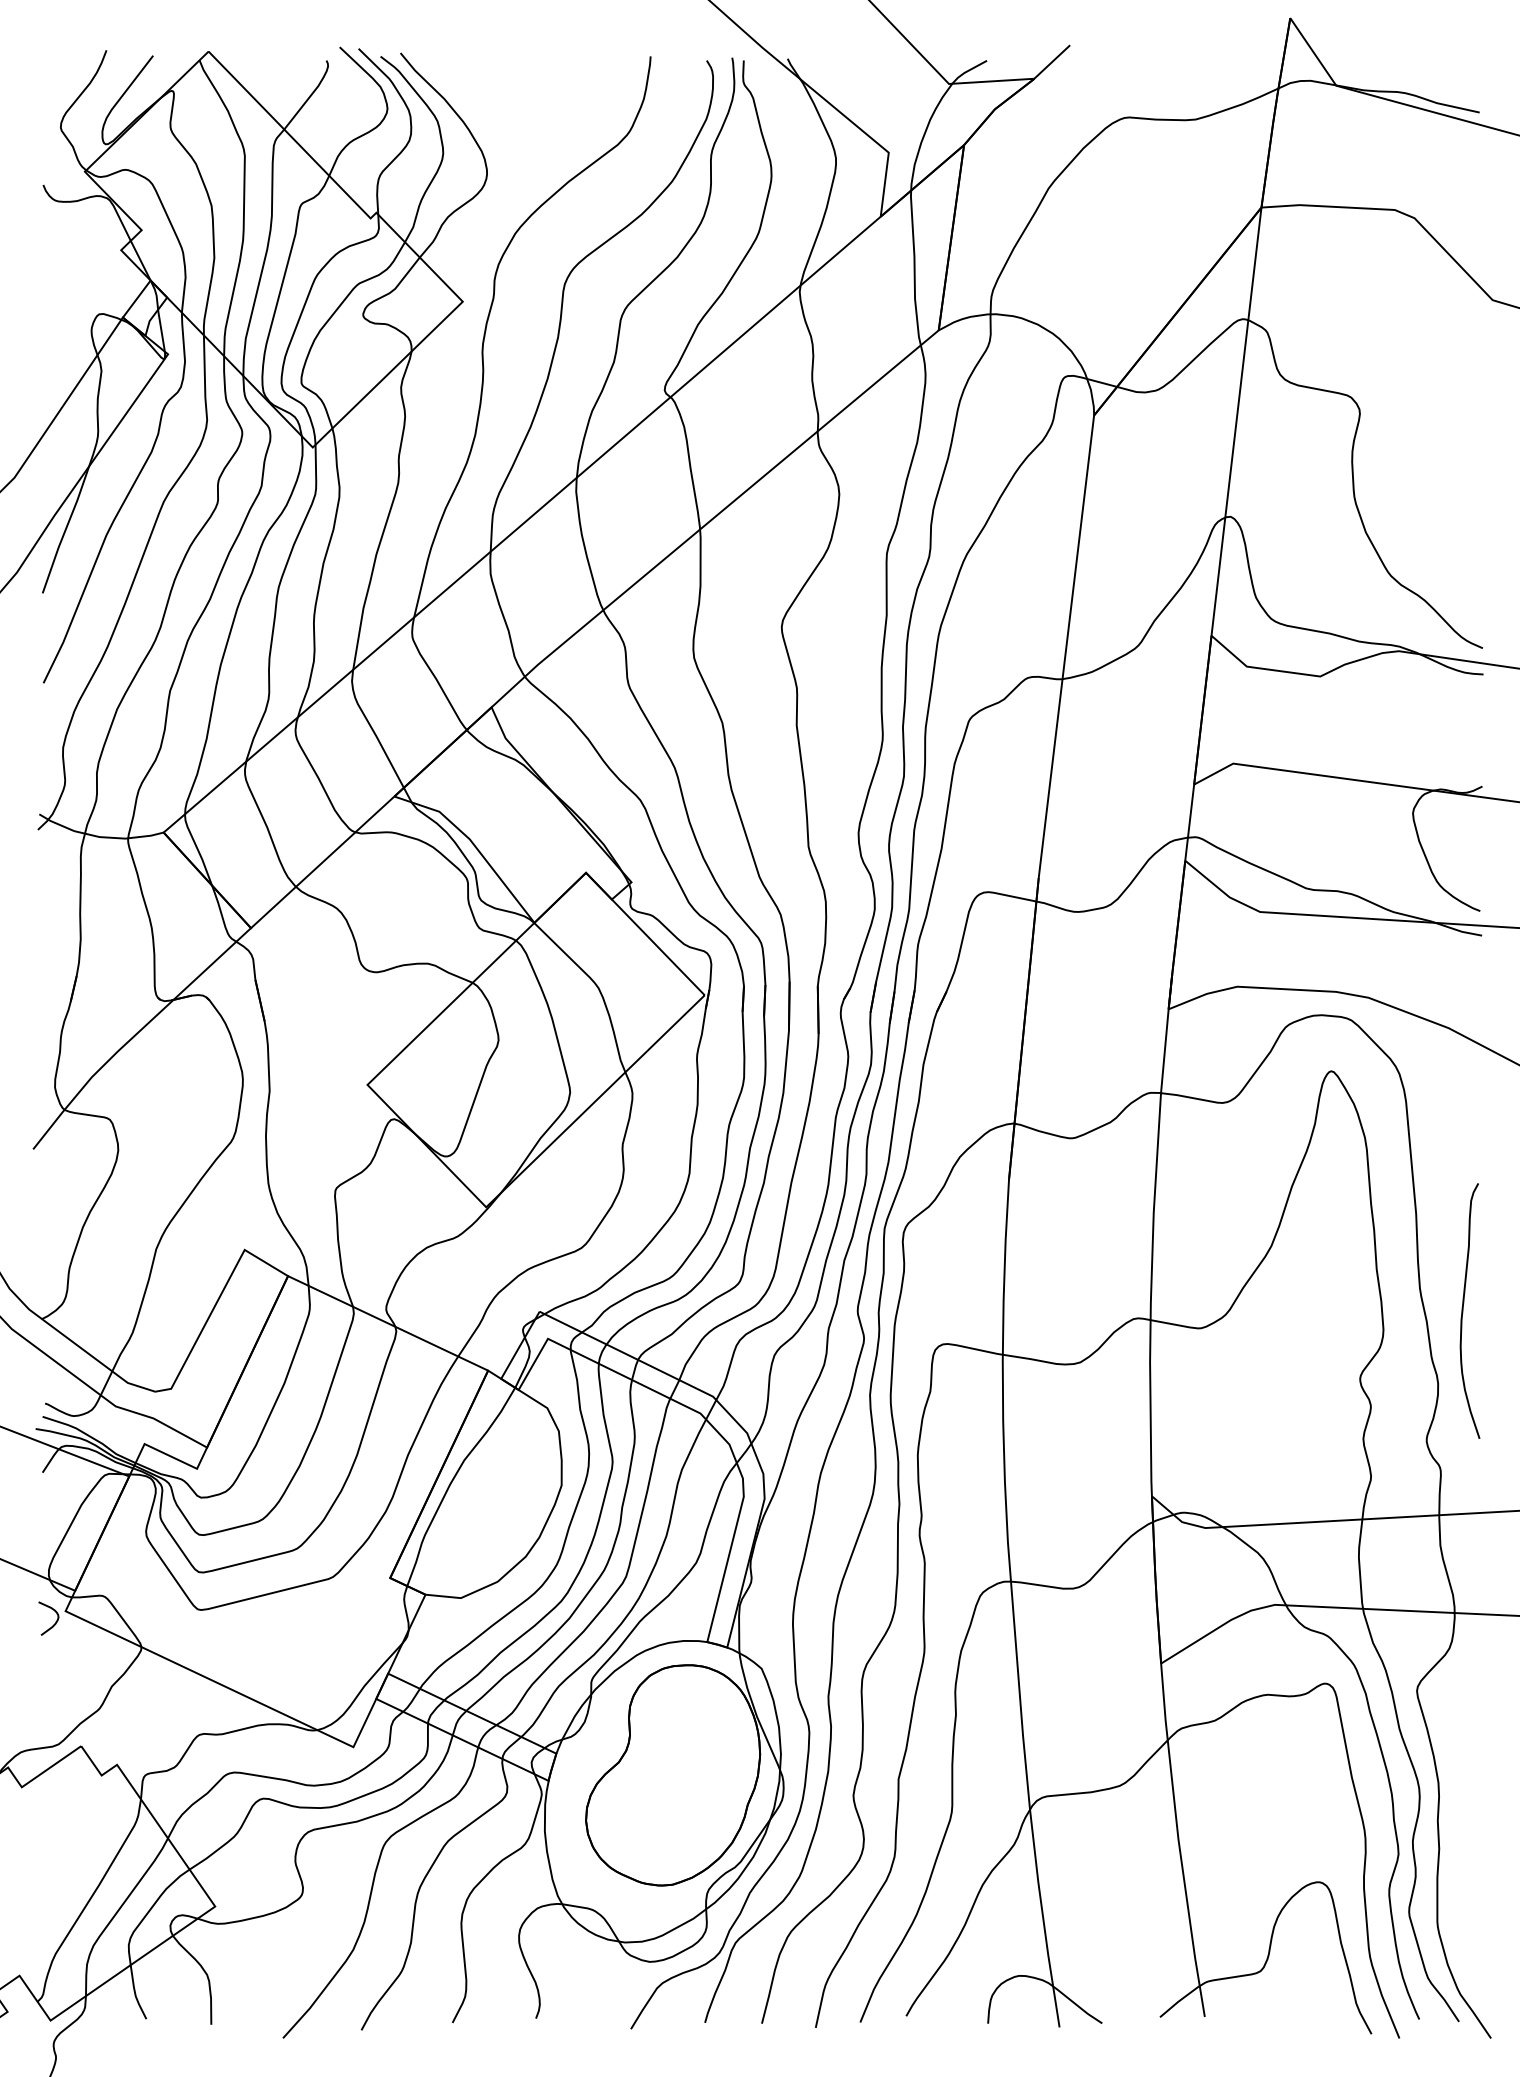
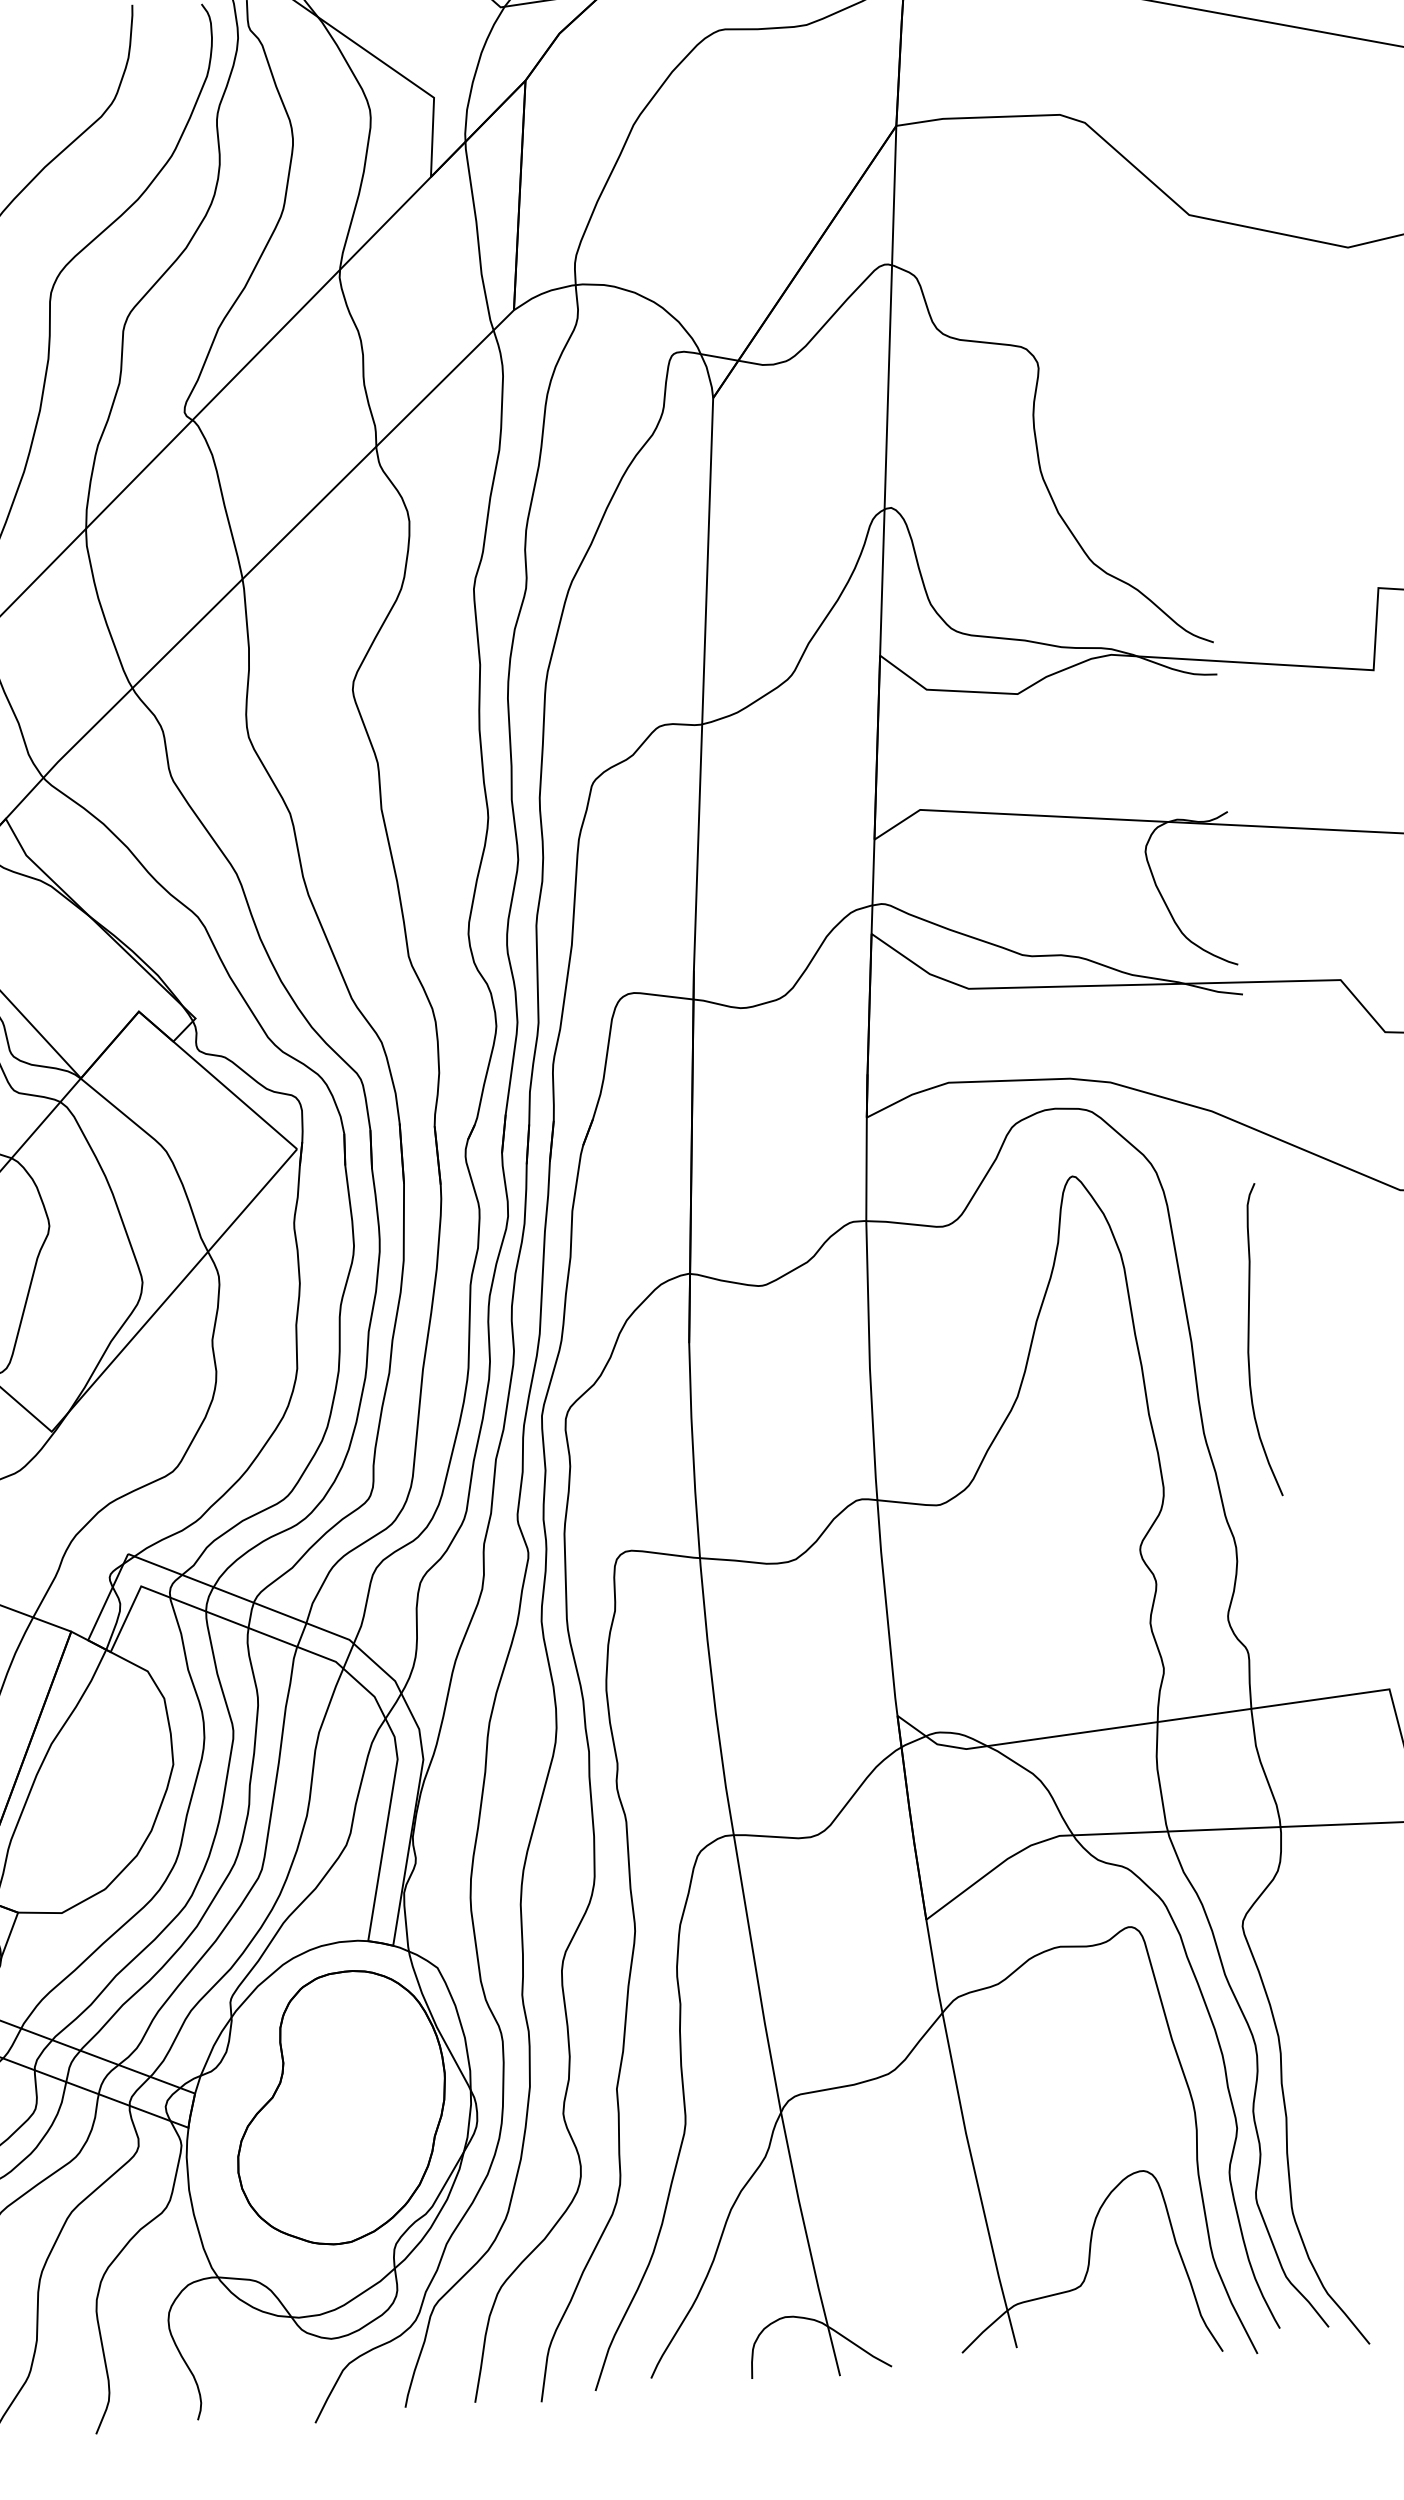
curve: (1463, 1310) -> (1249, 1340), moved

